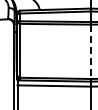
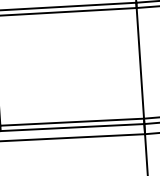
line: (90, 52) -> (140, 64), dashed -> solid

